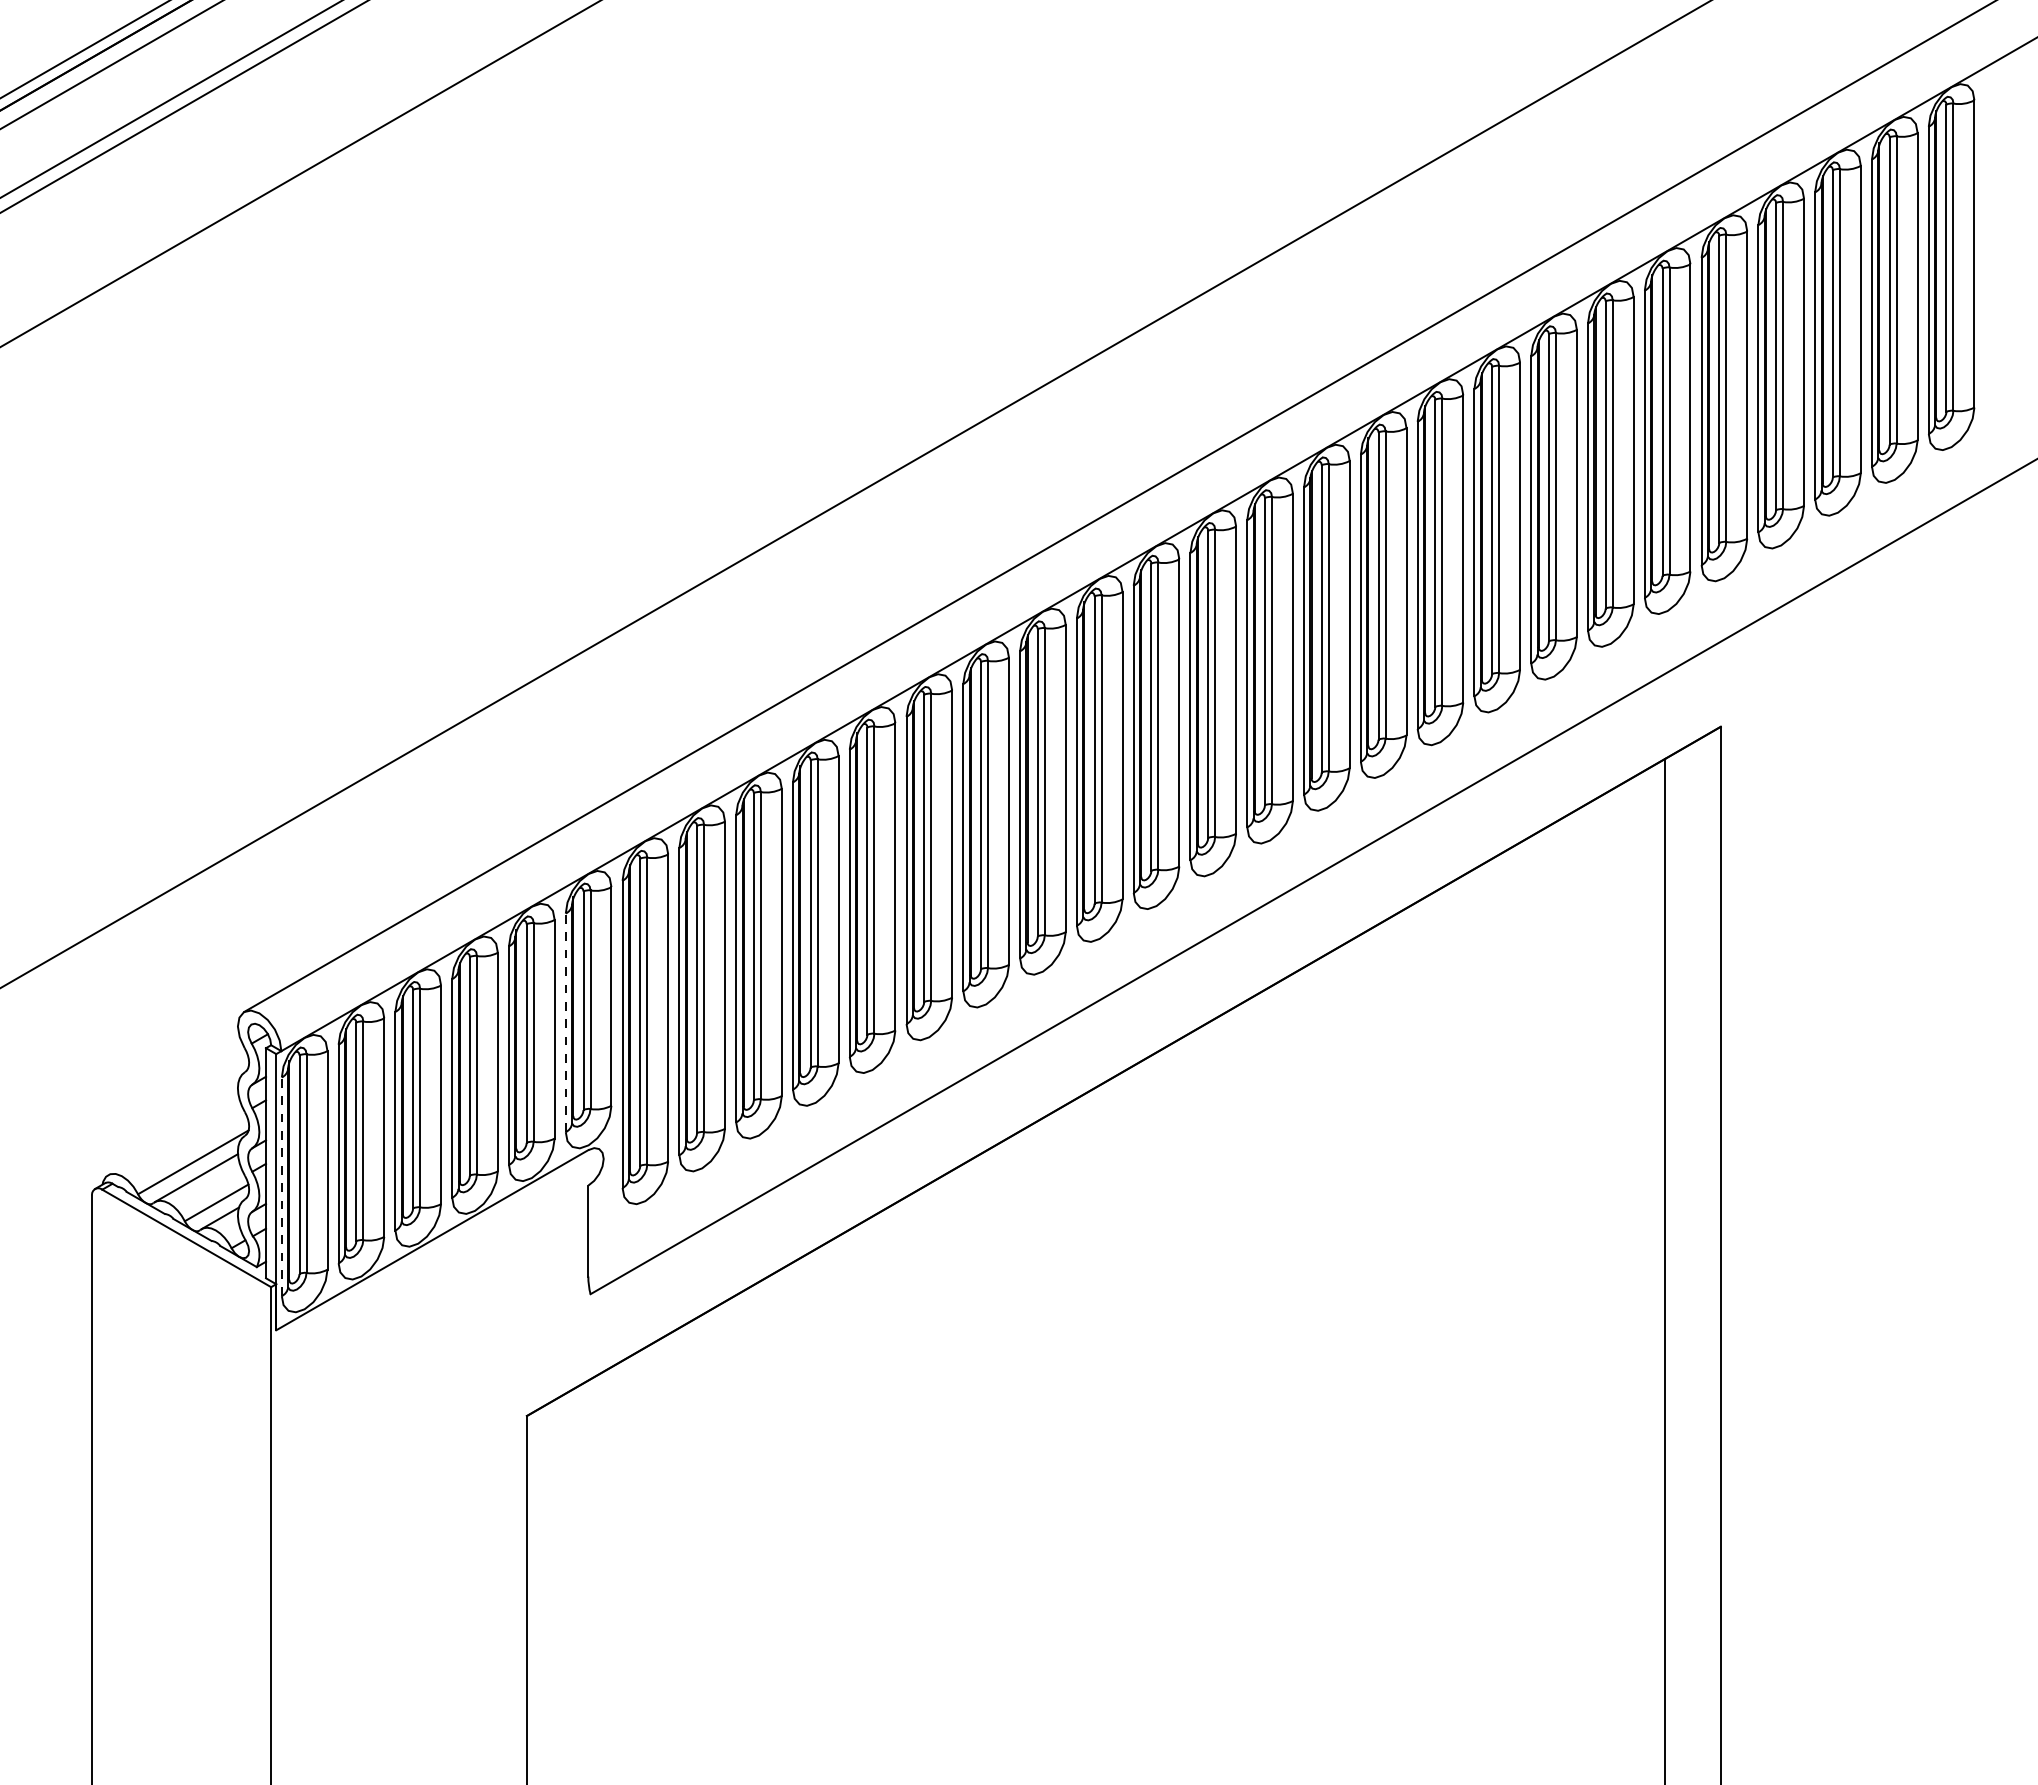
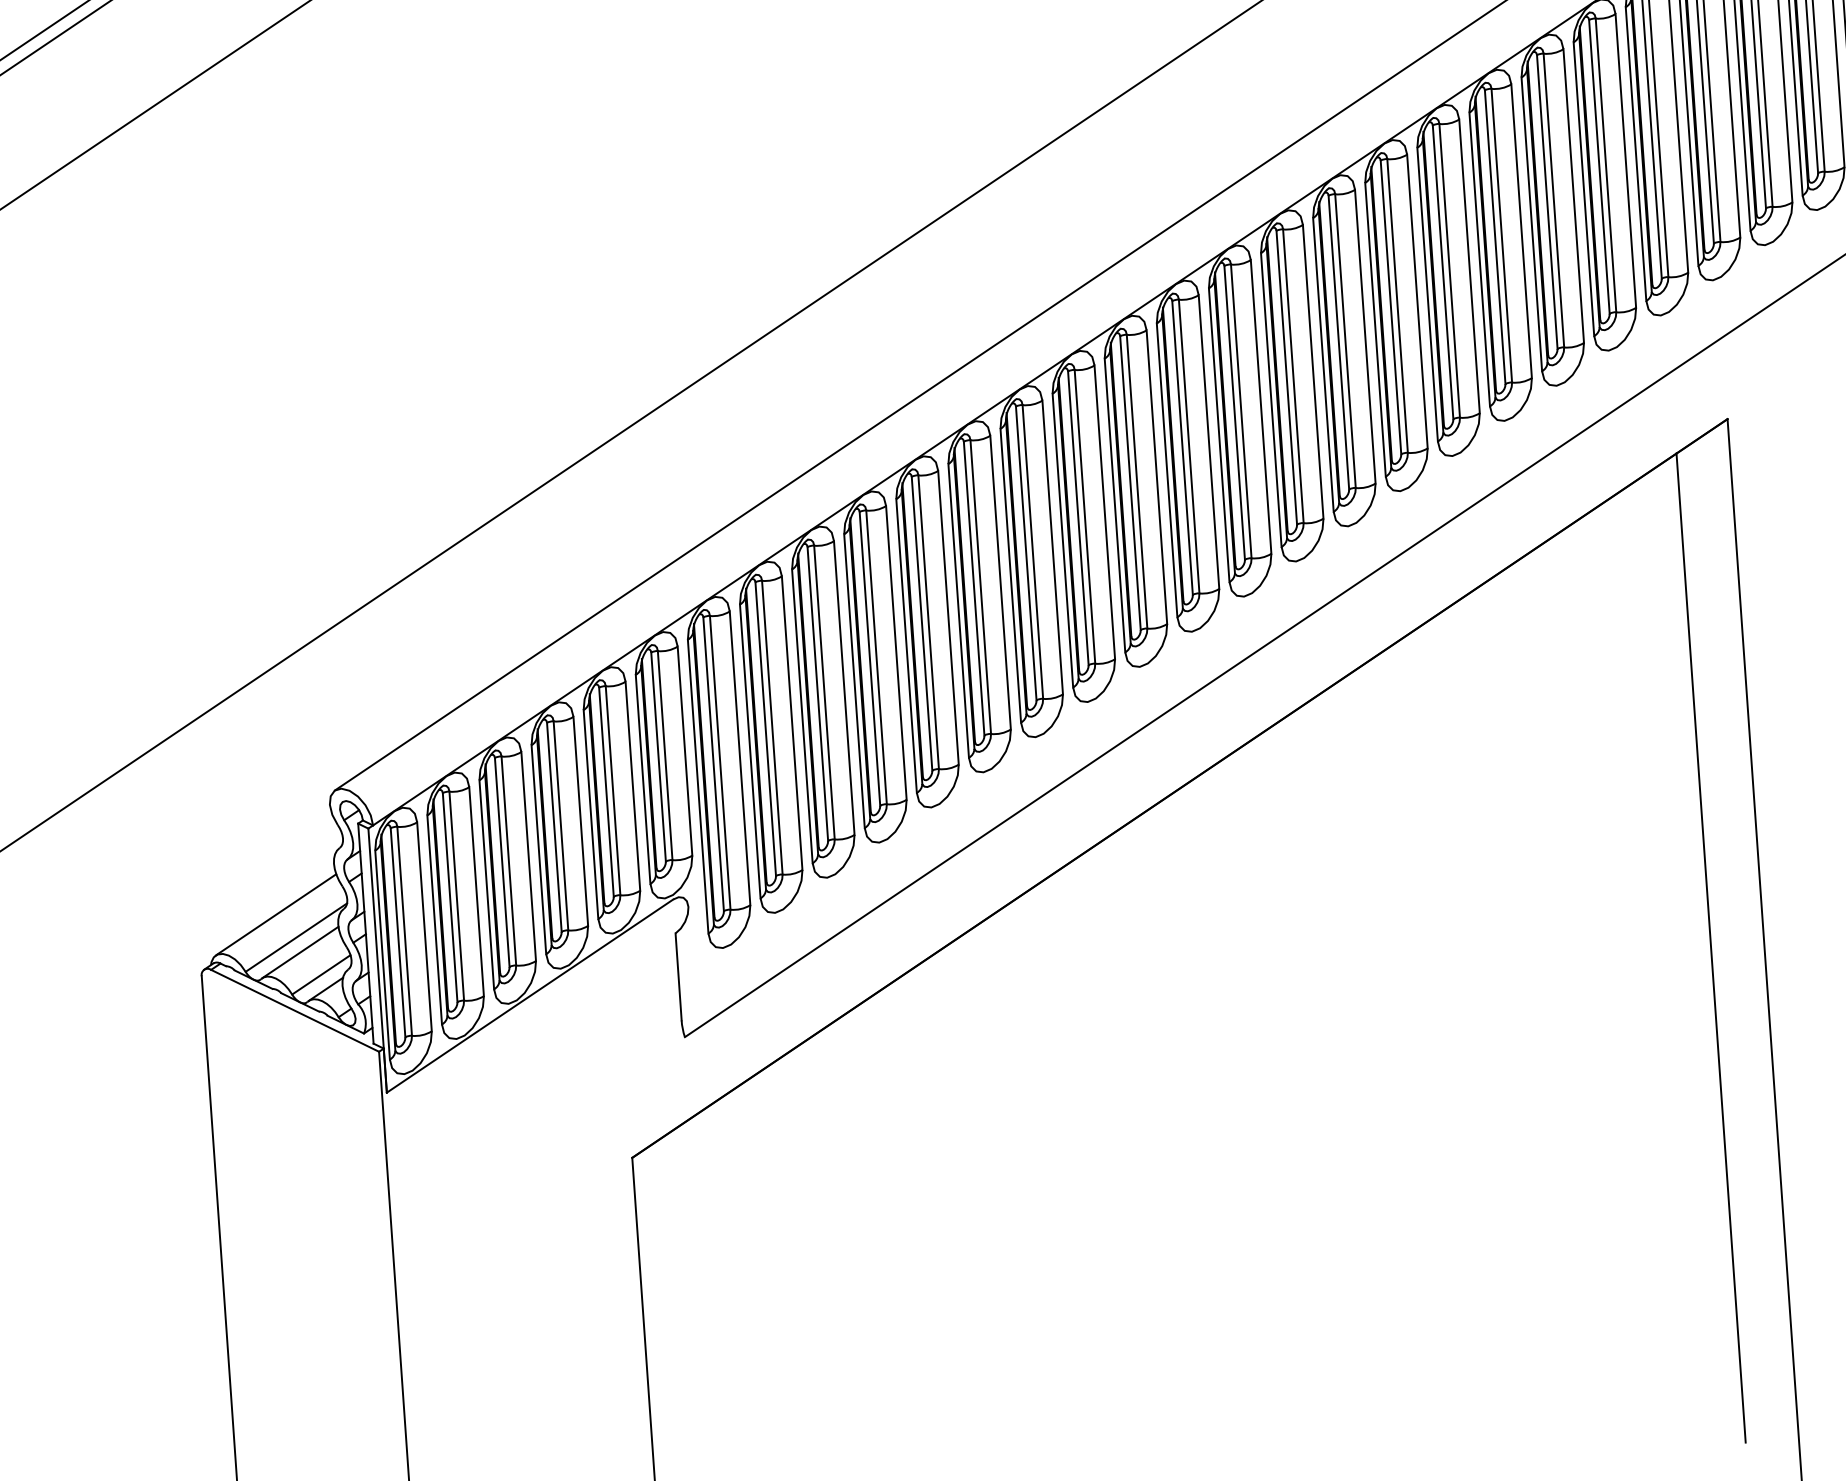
line: (565, 1022) -> (642, 779), dashed -> solid
line: (173, 1137) -> (275, 915), added
line: (281, 1186) -> (382, 954), dashed -> solid

